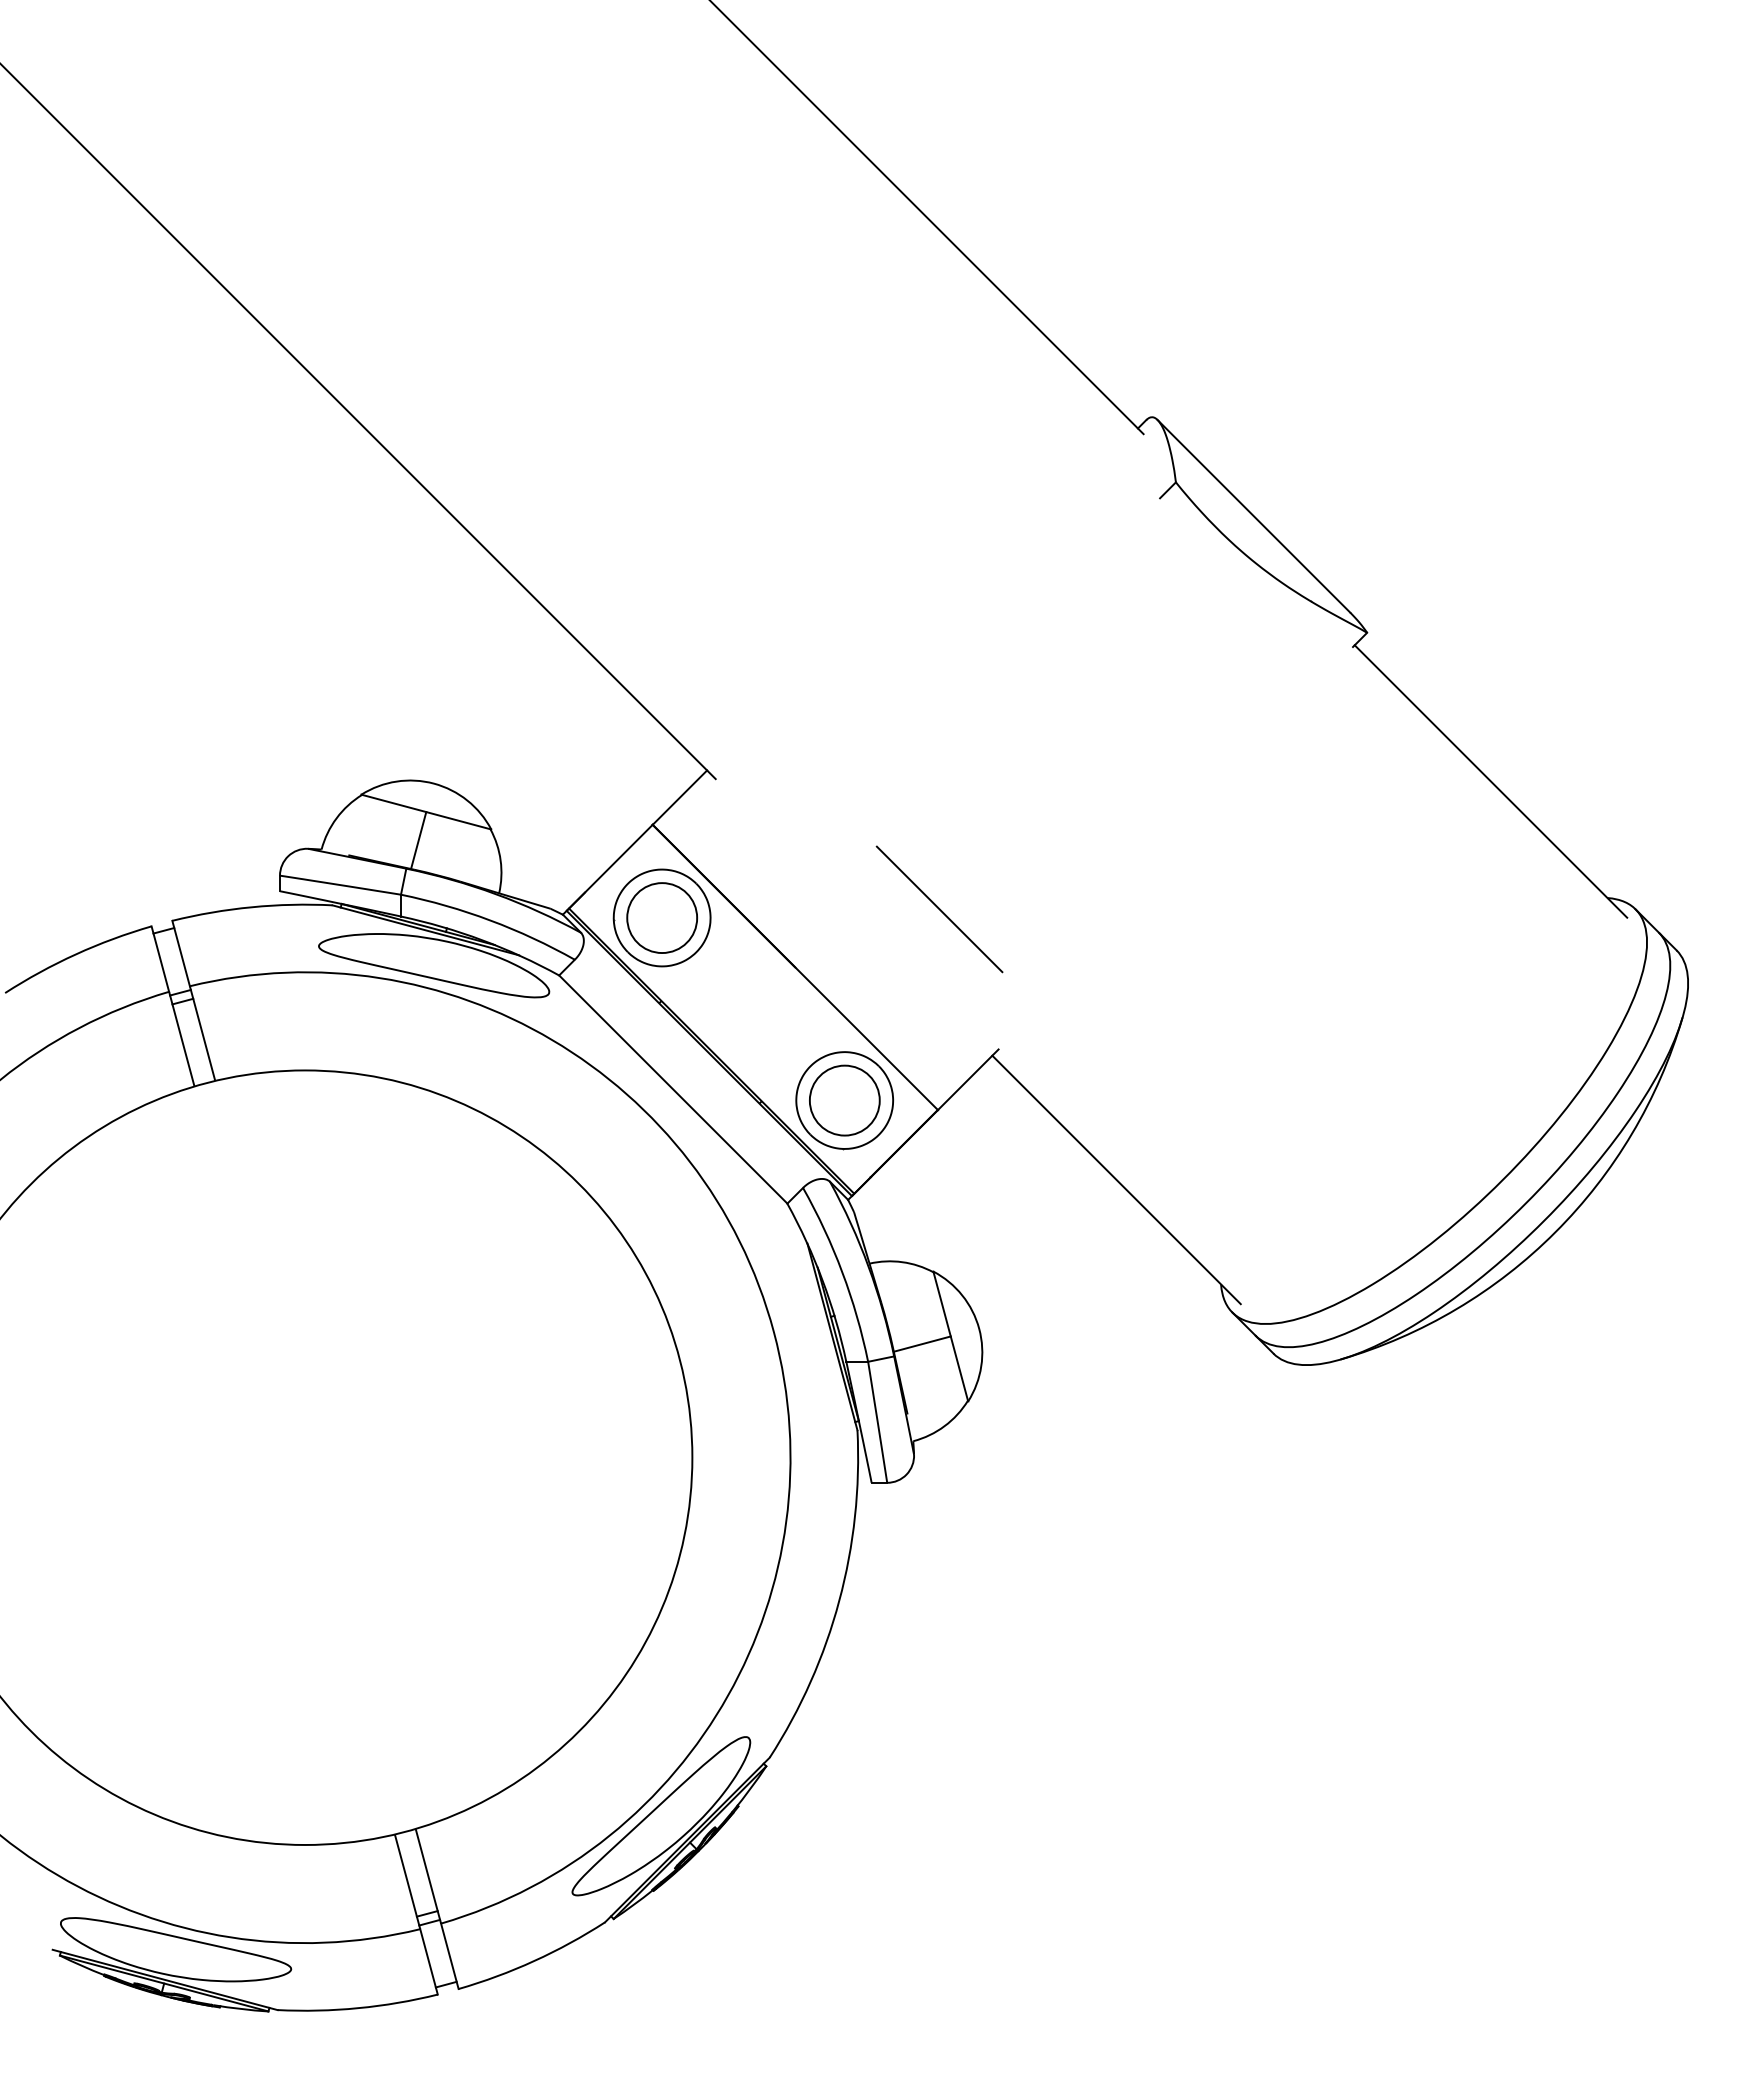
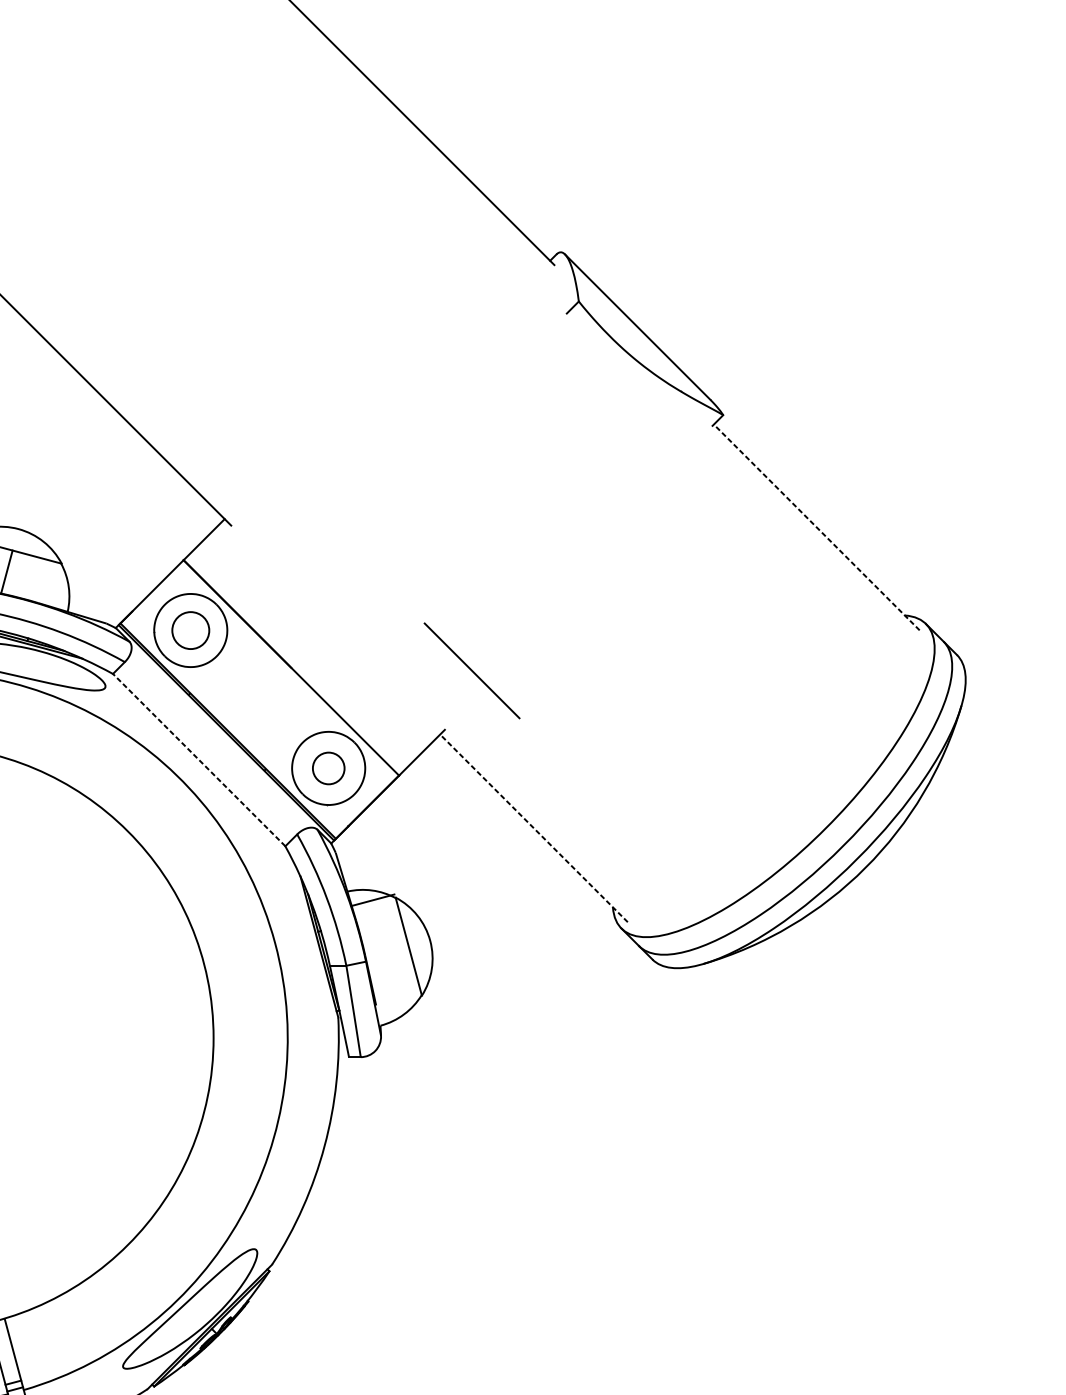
line: (1490, 781) -> (816, 527), solid -> dashed
line: (939, 909) -> (472, 670), moved
circle: (662, 918) -> (191, 630), size x0.7
line: (672, 1089) -> (198, 760), solid -> dashed
circle: (844, 1100) -> (328, 768), size x0.6
line: (1116, 1179) -> (533, 828), solid -> dashed
line: (921, 1343) -> (372, 899), moved

